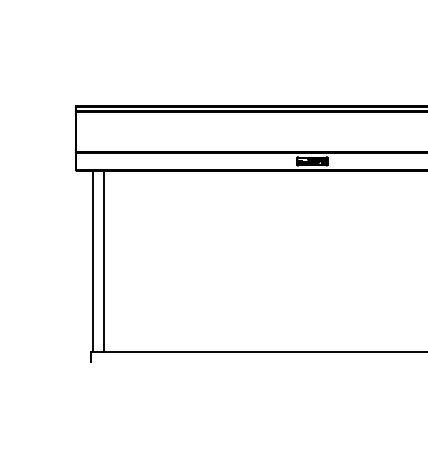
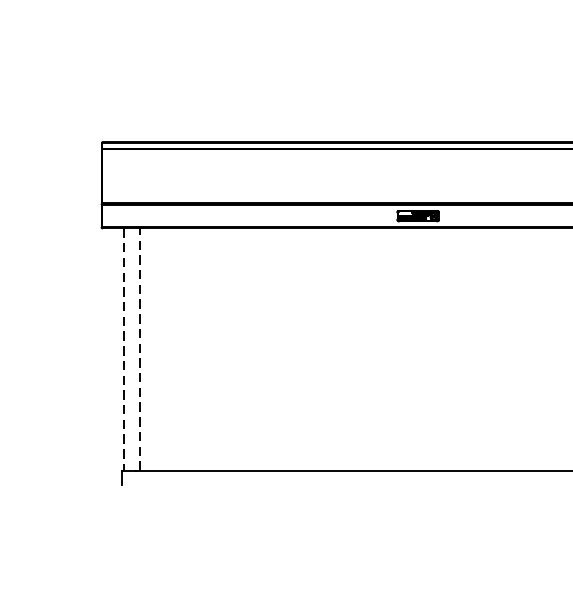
line: (92, 261) -> (123, 349), solid -> dashed
line: (104, 261) -> (139, 349), solid -> dashed

